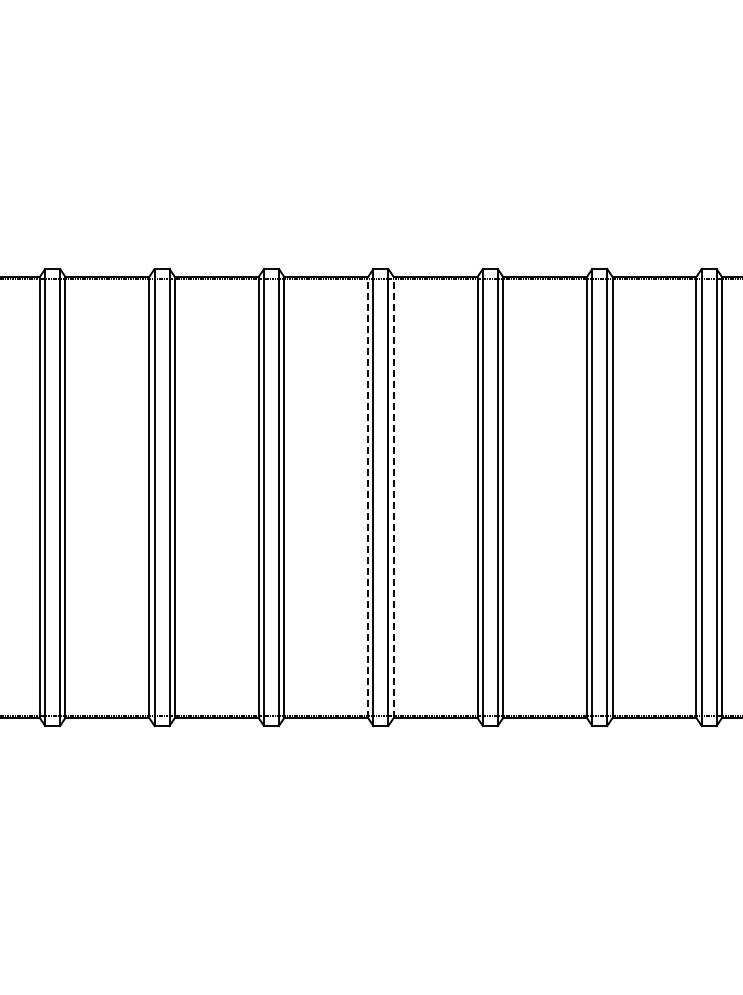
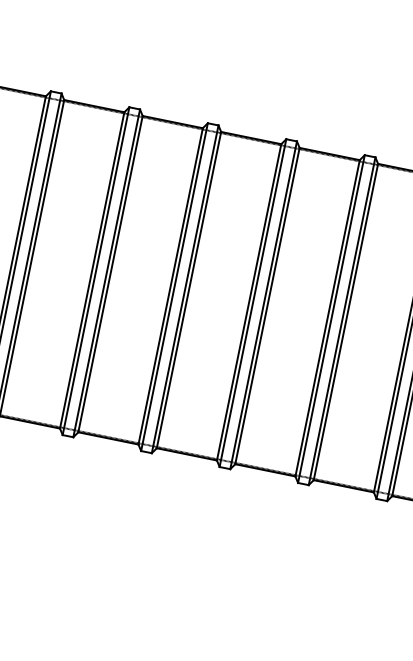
line: (368, 497) -> (249, 302), dashed -> solid
line: (393, 497) -> (267, 306), dashed -> solid

